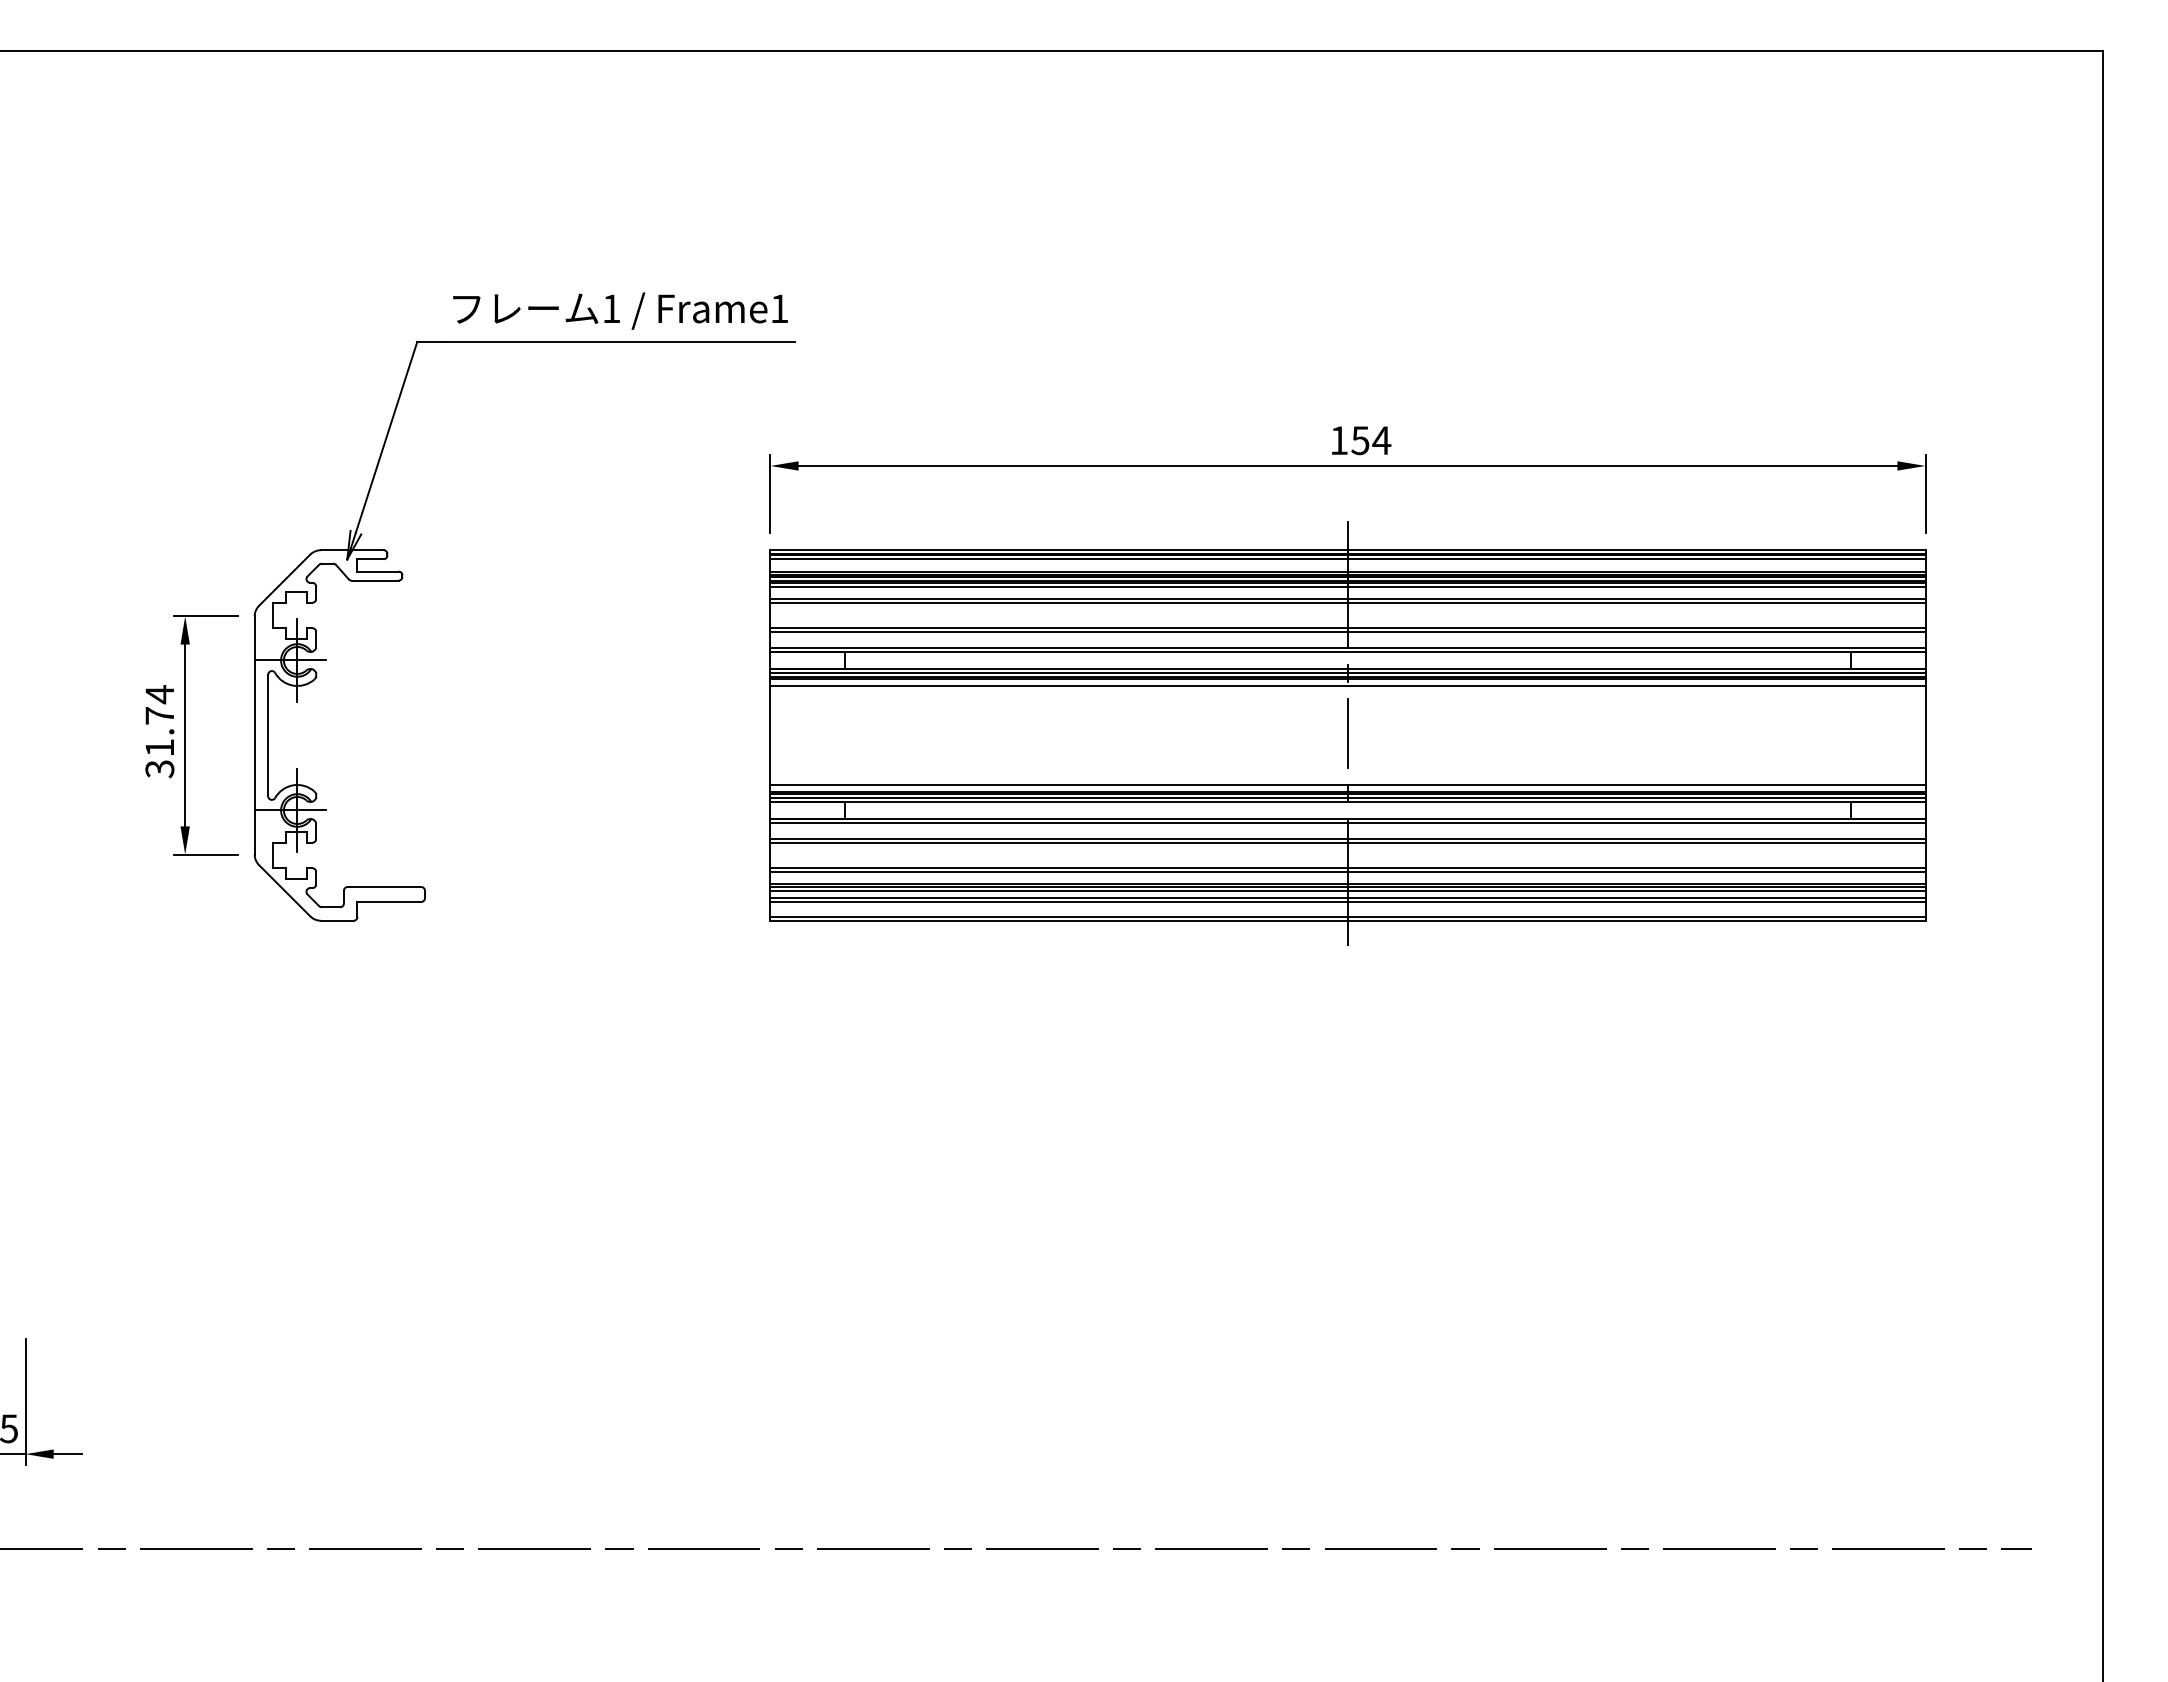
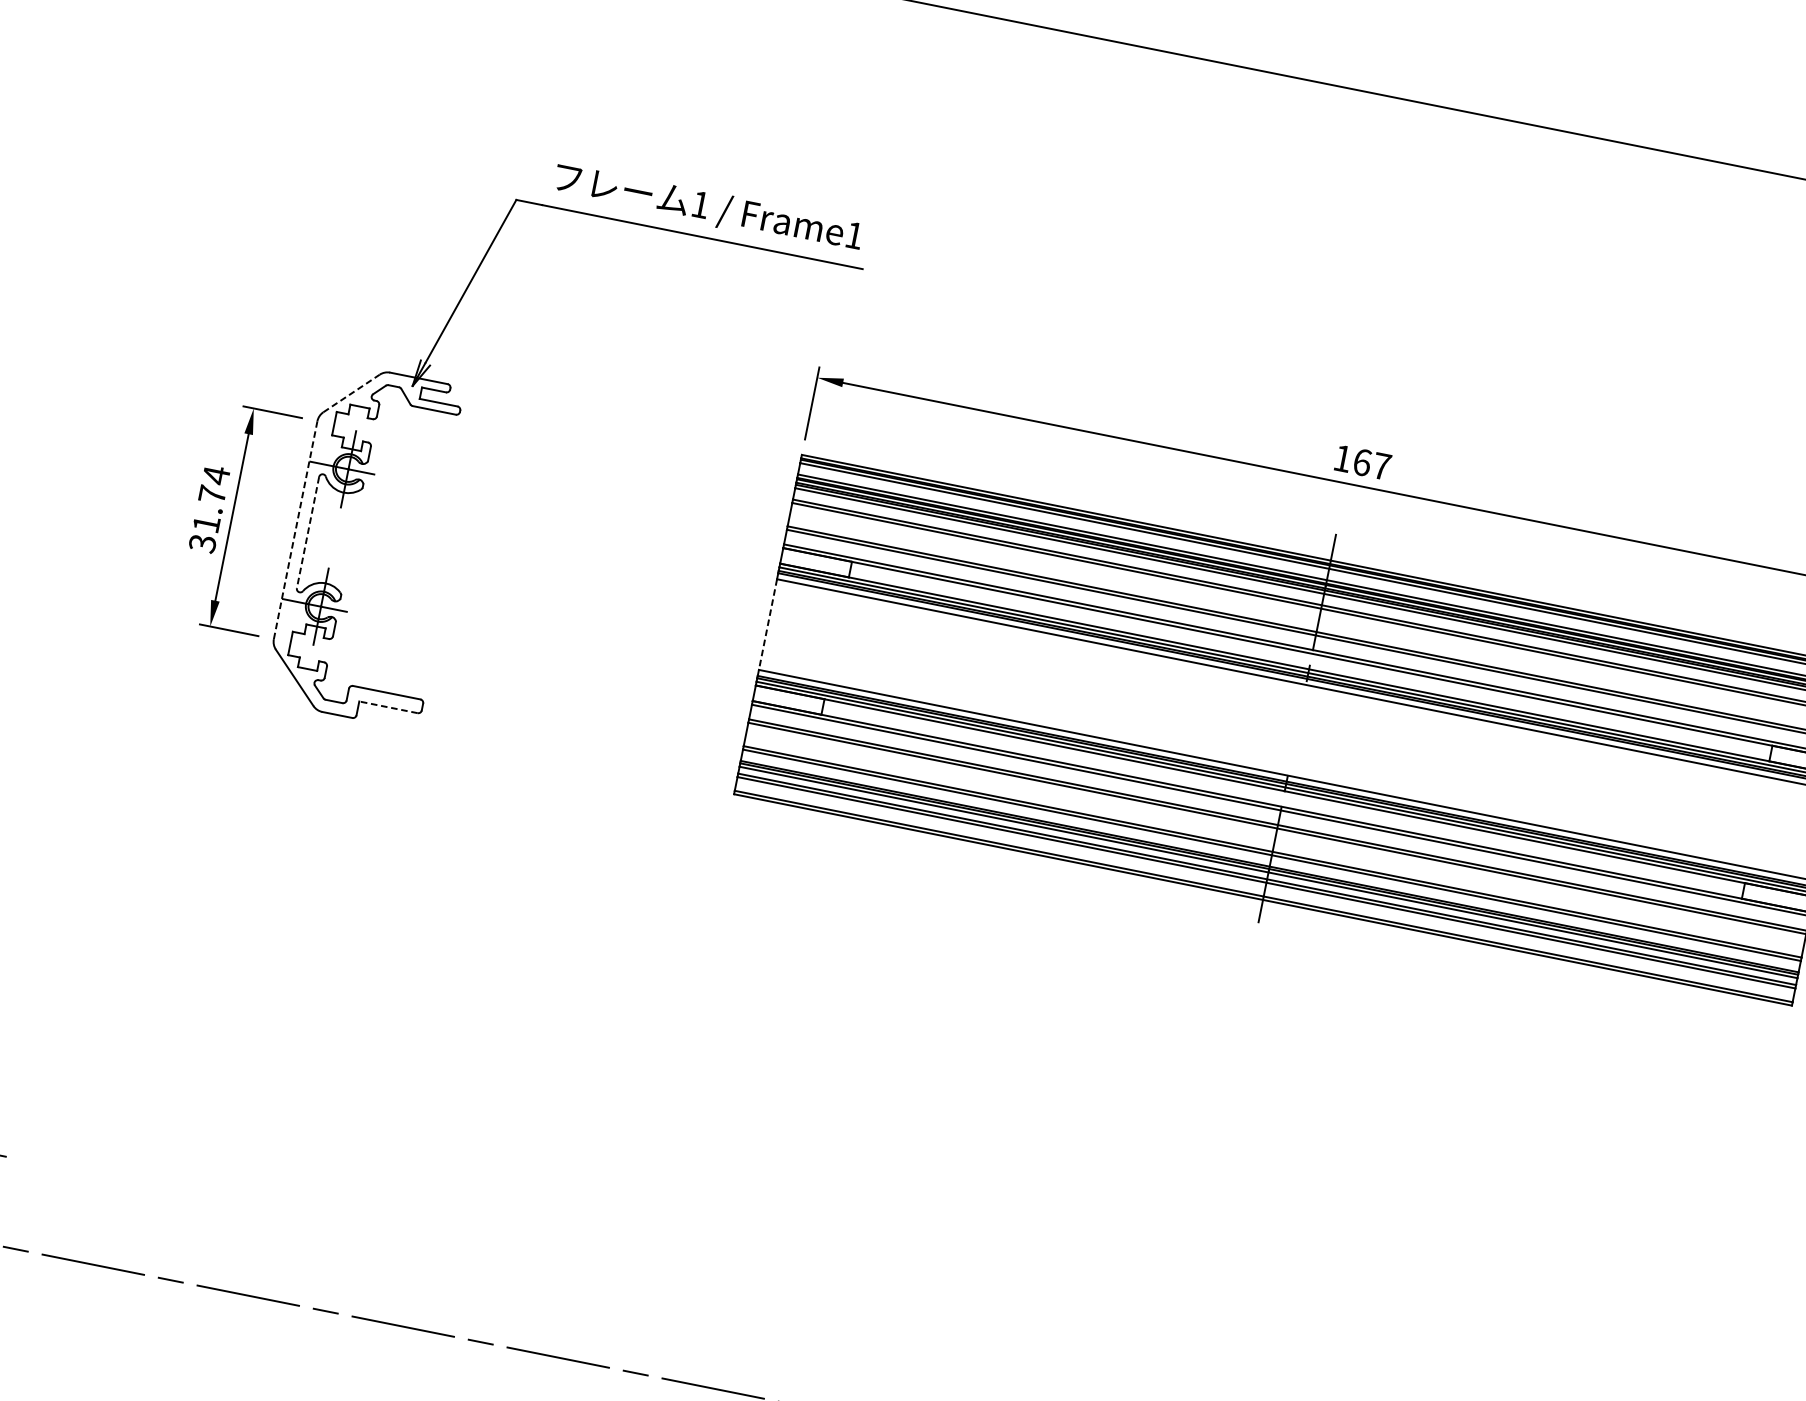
text: (1371, 440) -> (1372, 464), 154 -> 167
line: (285, 579) -> (352, 392), solid -> dashed
line: (1348, 733) -> (1297, 728), removed
line: (254, 734) -> (295, 529), solid -> dashed
line: (268, 735) -> (308, 532), solid -> dashed
line: (770, 735) -> (768, 624), solid -> dashed
line: (389, 902) -> (388, 707), solid -> dashed

